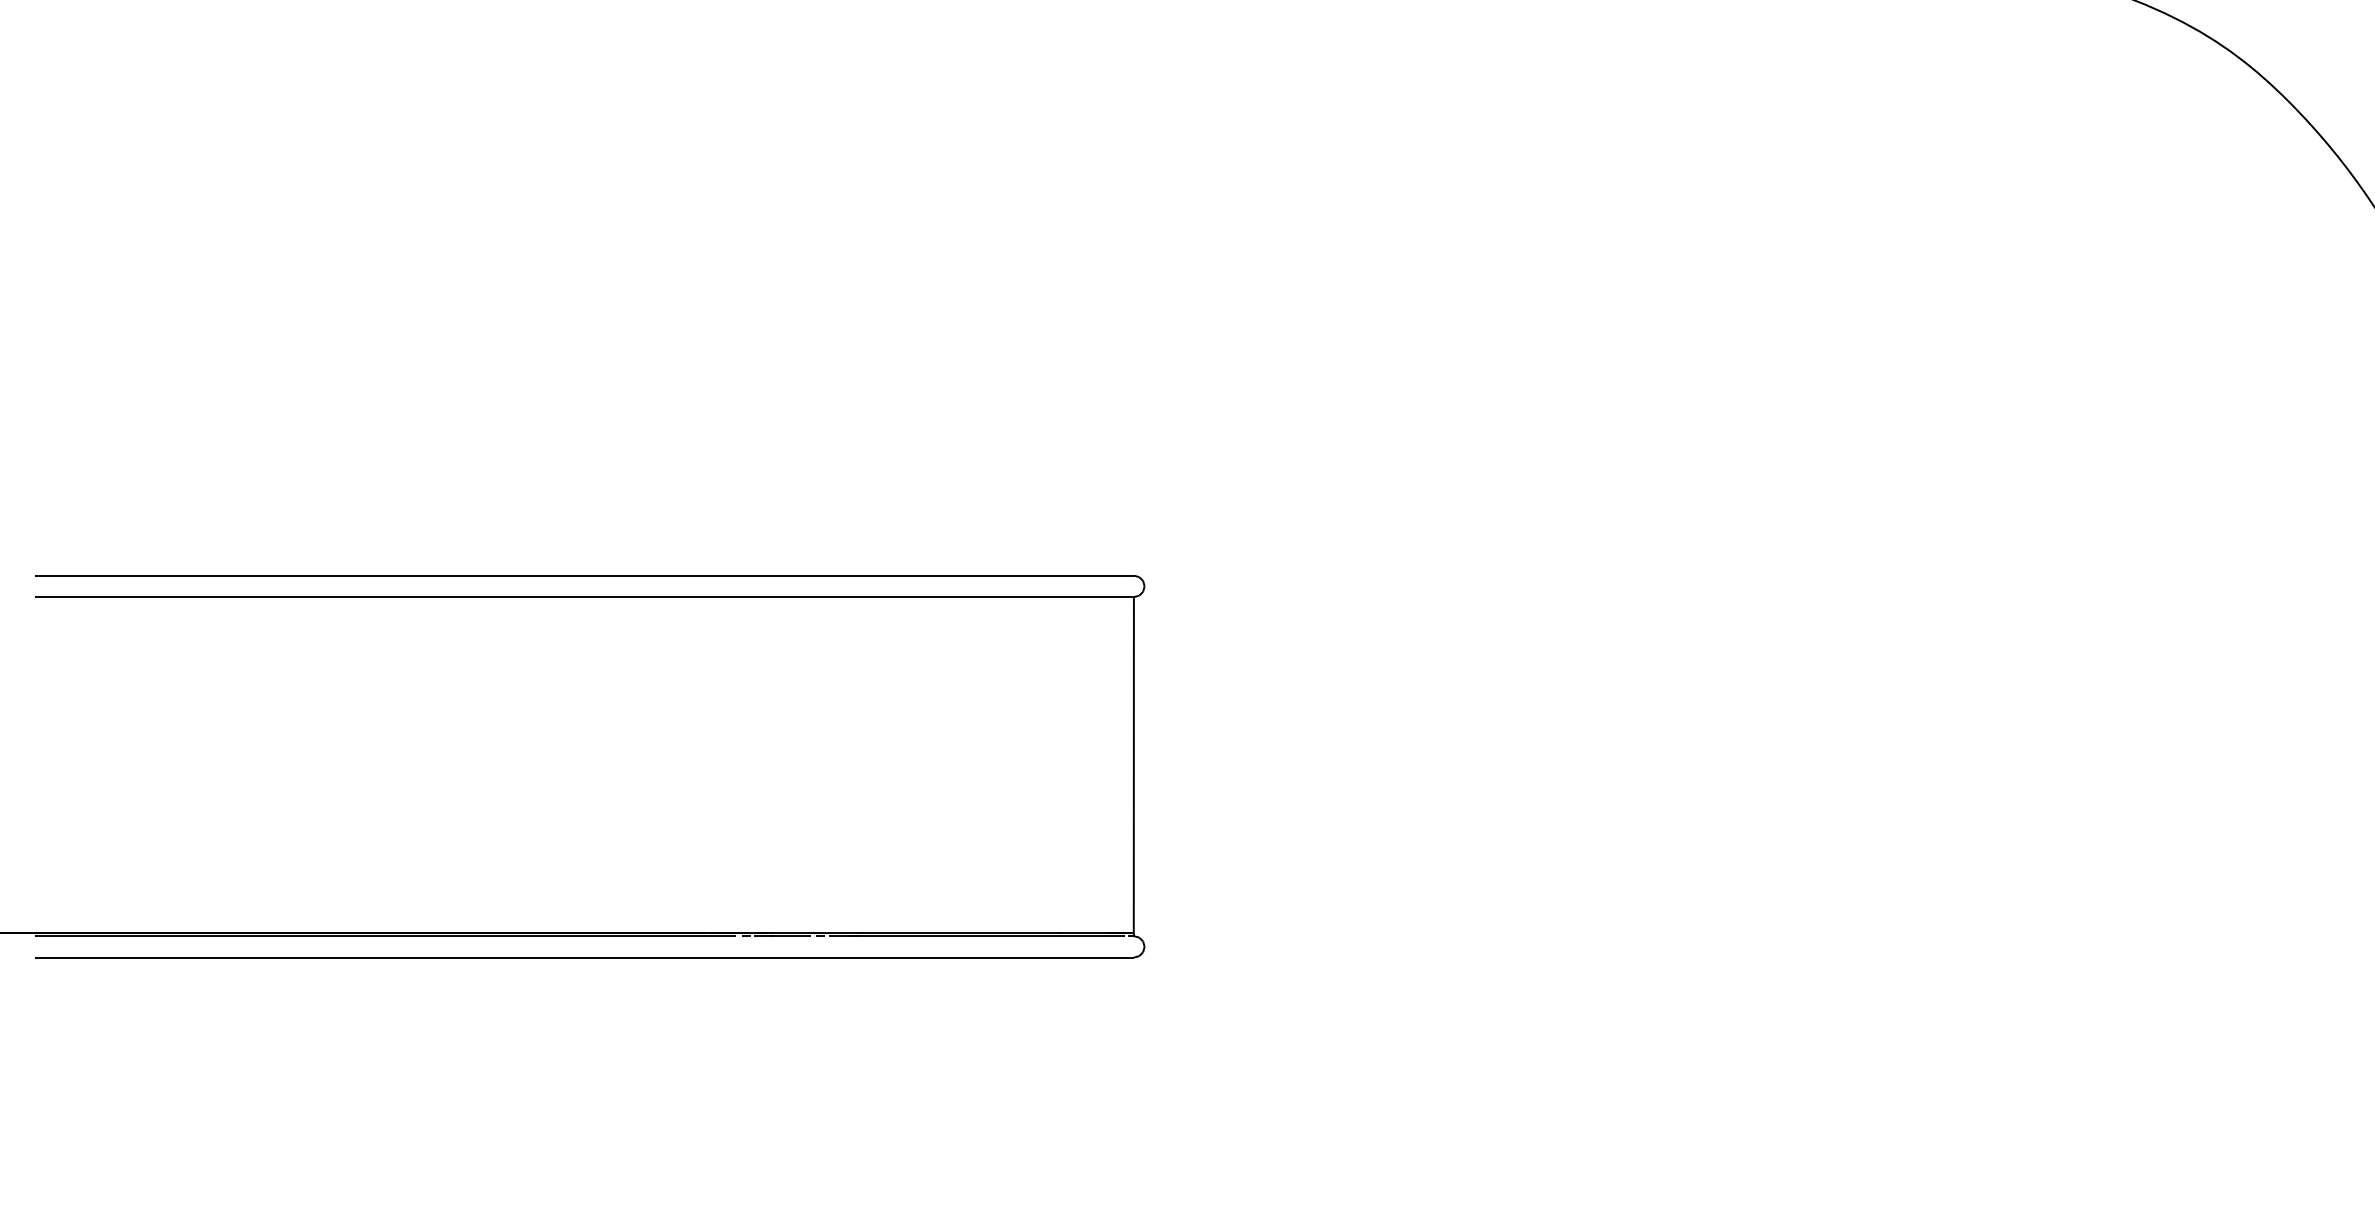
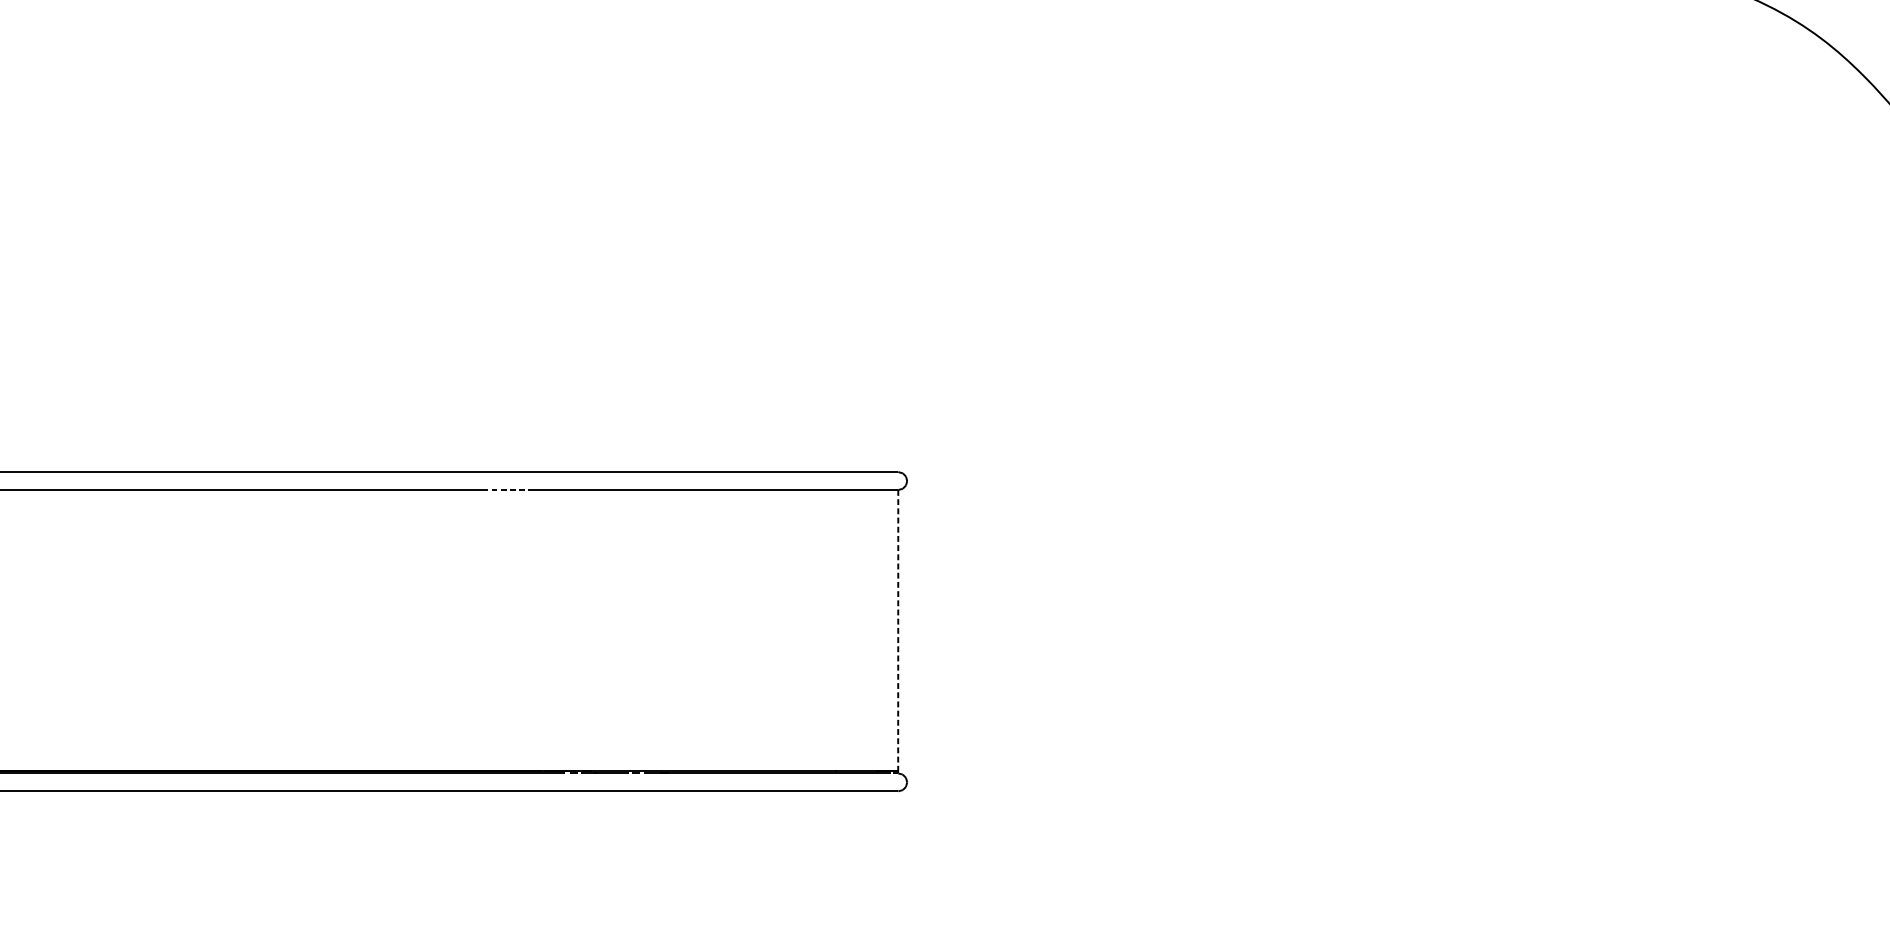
line: (667, 597) -> (508, 490), solid -> dashed
line: (1133, 765) -> (897, 630), solid -> dashed

